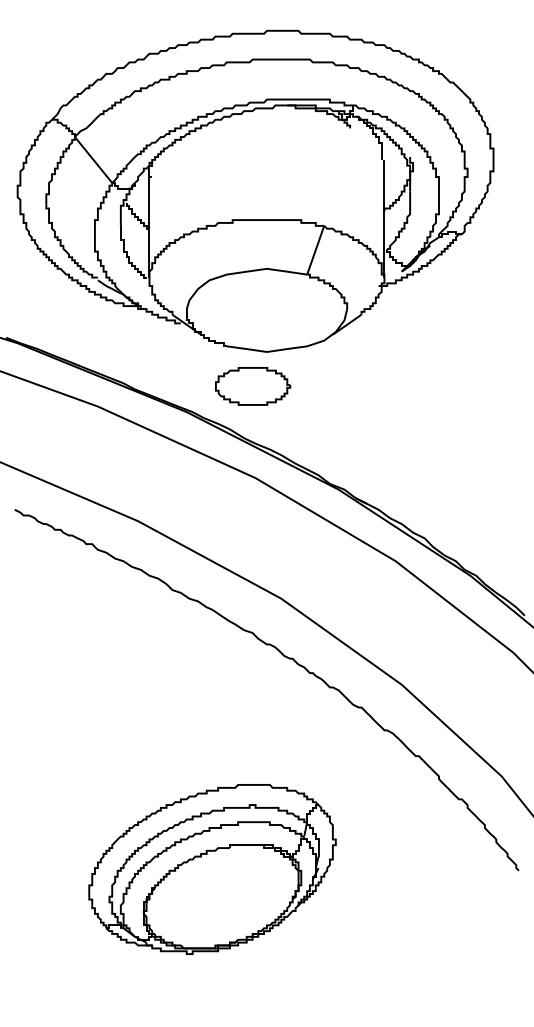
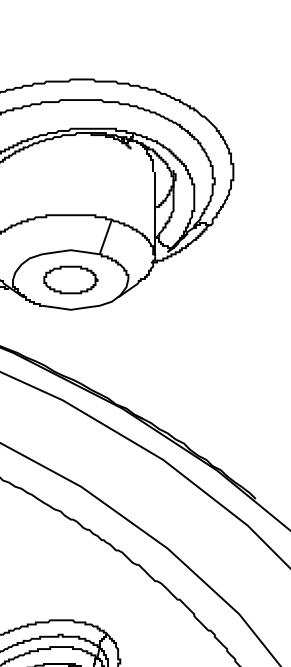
part: (253, 386) -> (71, 280), moved

